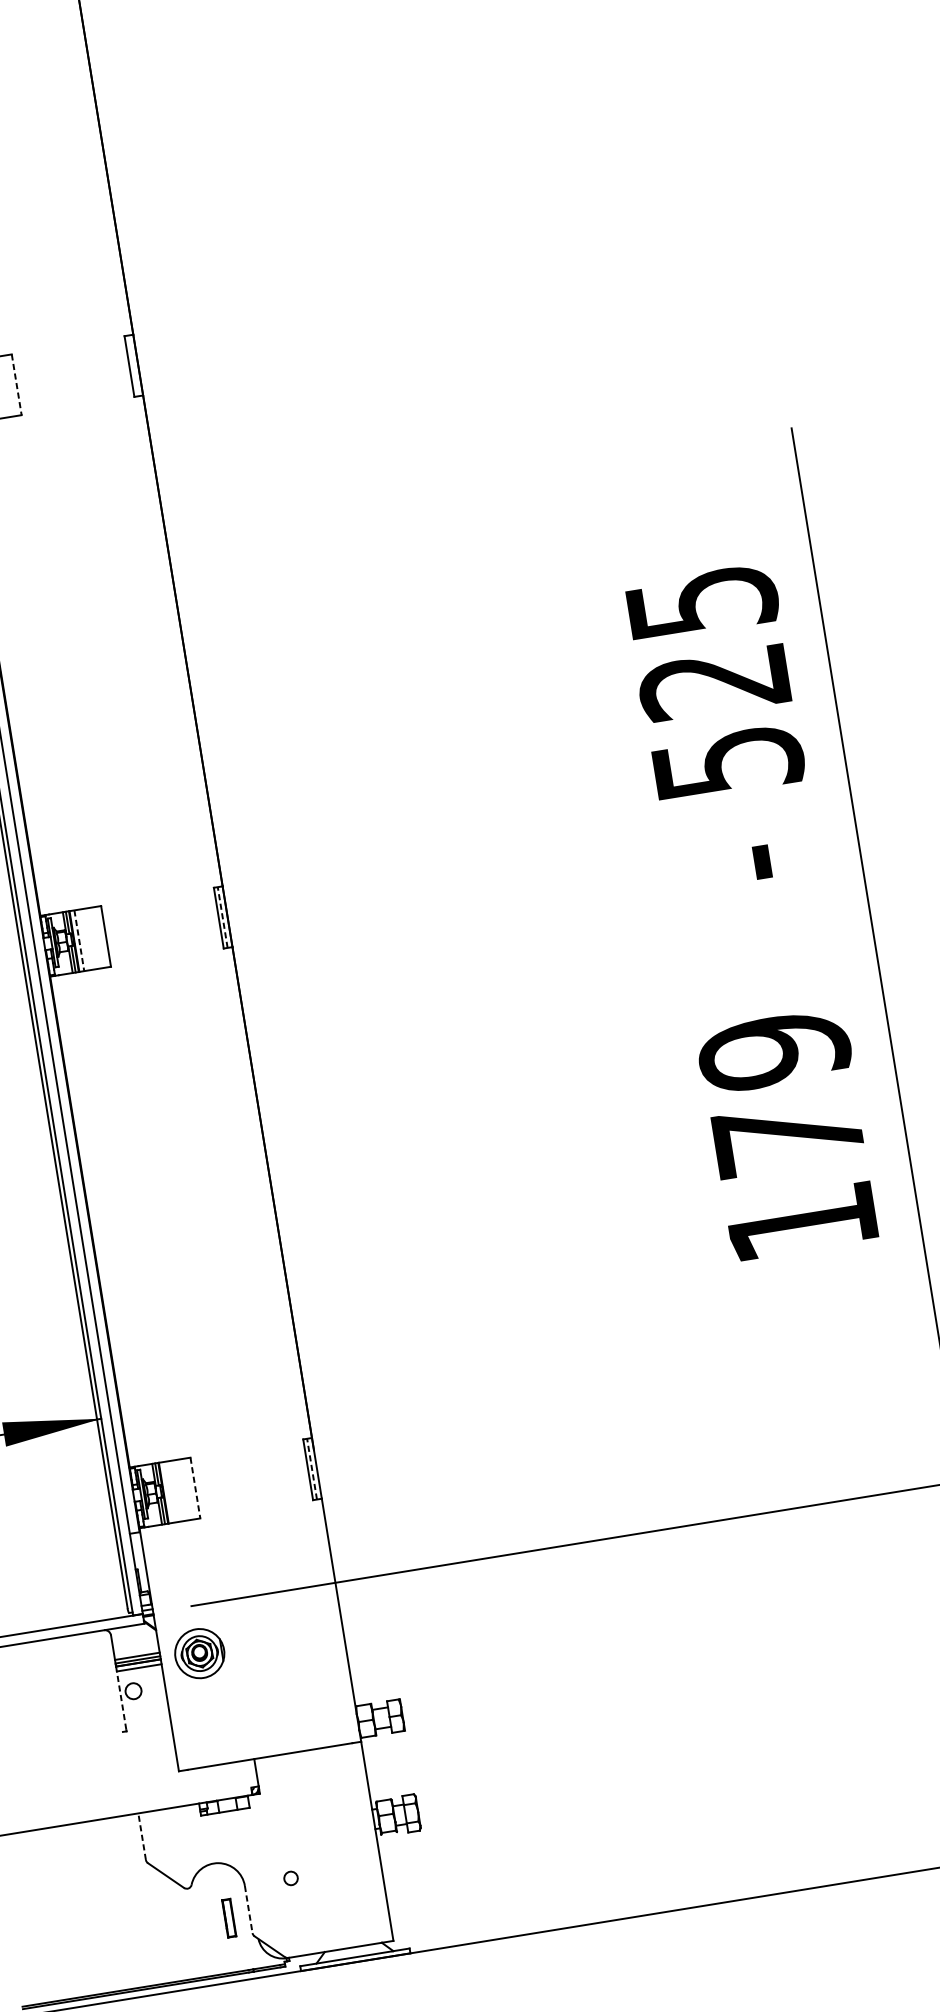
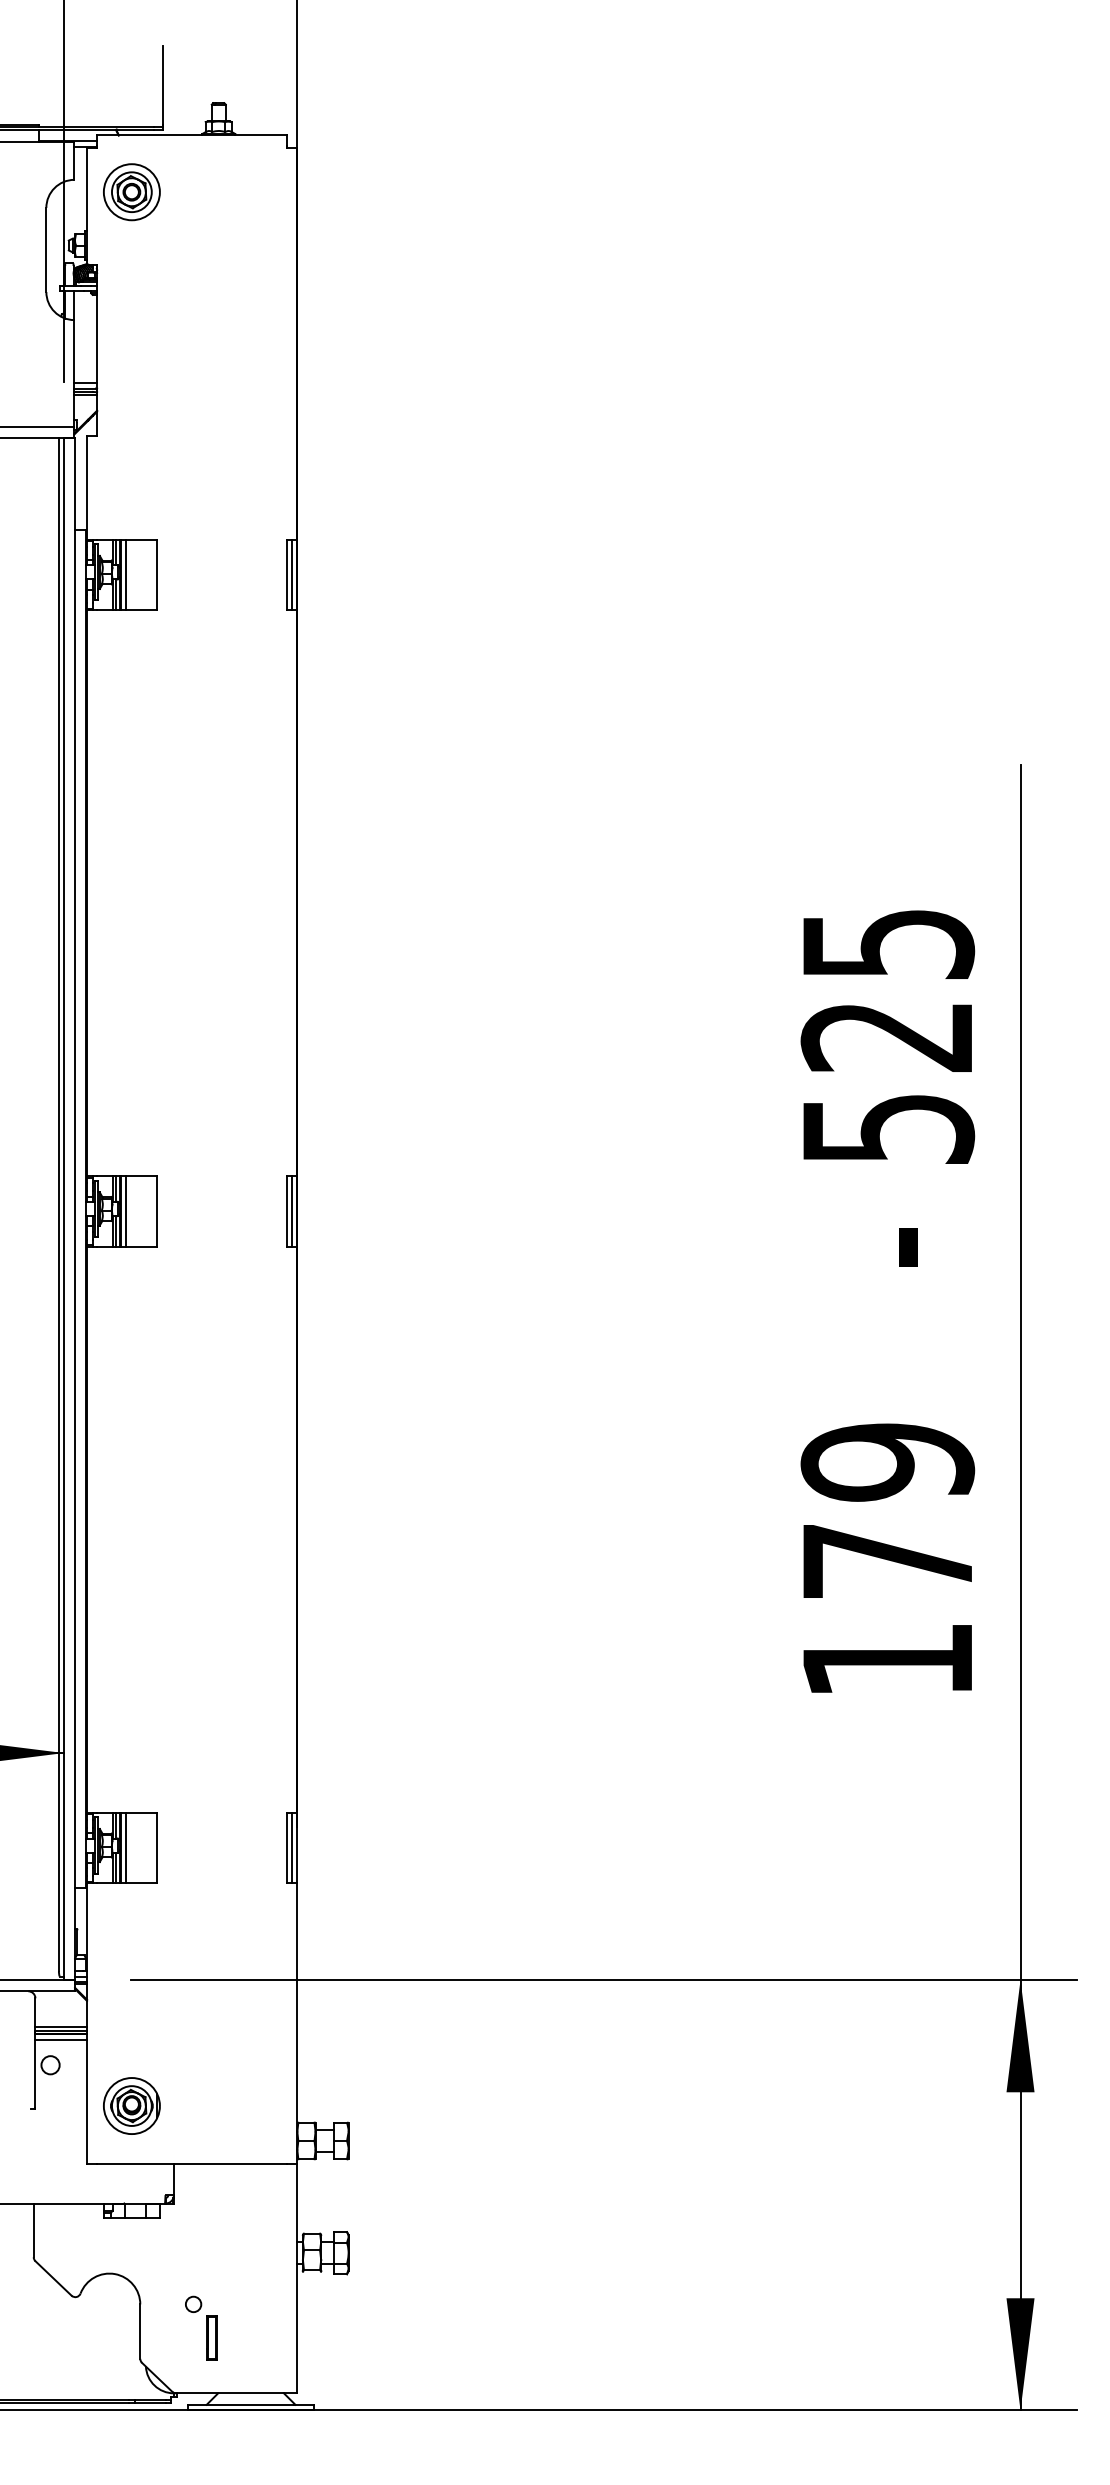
line: (133, 365) -> (291, 574), added
line: (17, 385) -> (157, 575), dashed -> solid
line: (222, 917) -> (291, 1211), dashed -> solid
line: (79, 941) -> (126, 1212), dashed -> solid
line: (311, 1468) -> (291, 1847), dashed -> solid
line: (195, 1488) -> (157, 1848), dashed -> solid
line: (168, 1492) -> (126, 1848), added
part: (199, 1653) -> (131, 2105), moved
line: (121, 1698) -> (35, 2071), dashed -> solid
line: (141, 1836) -> (33, 2230), dashed -> solid
line: (248, 1910) -> (140, 2332), dashed -> solid
part: (228, 1917) -> (211, 2337), moved

